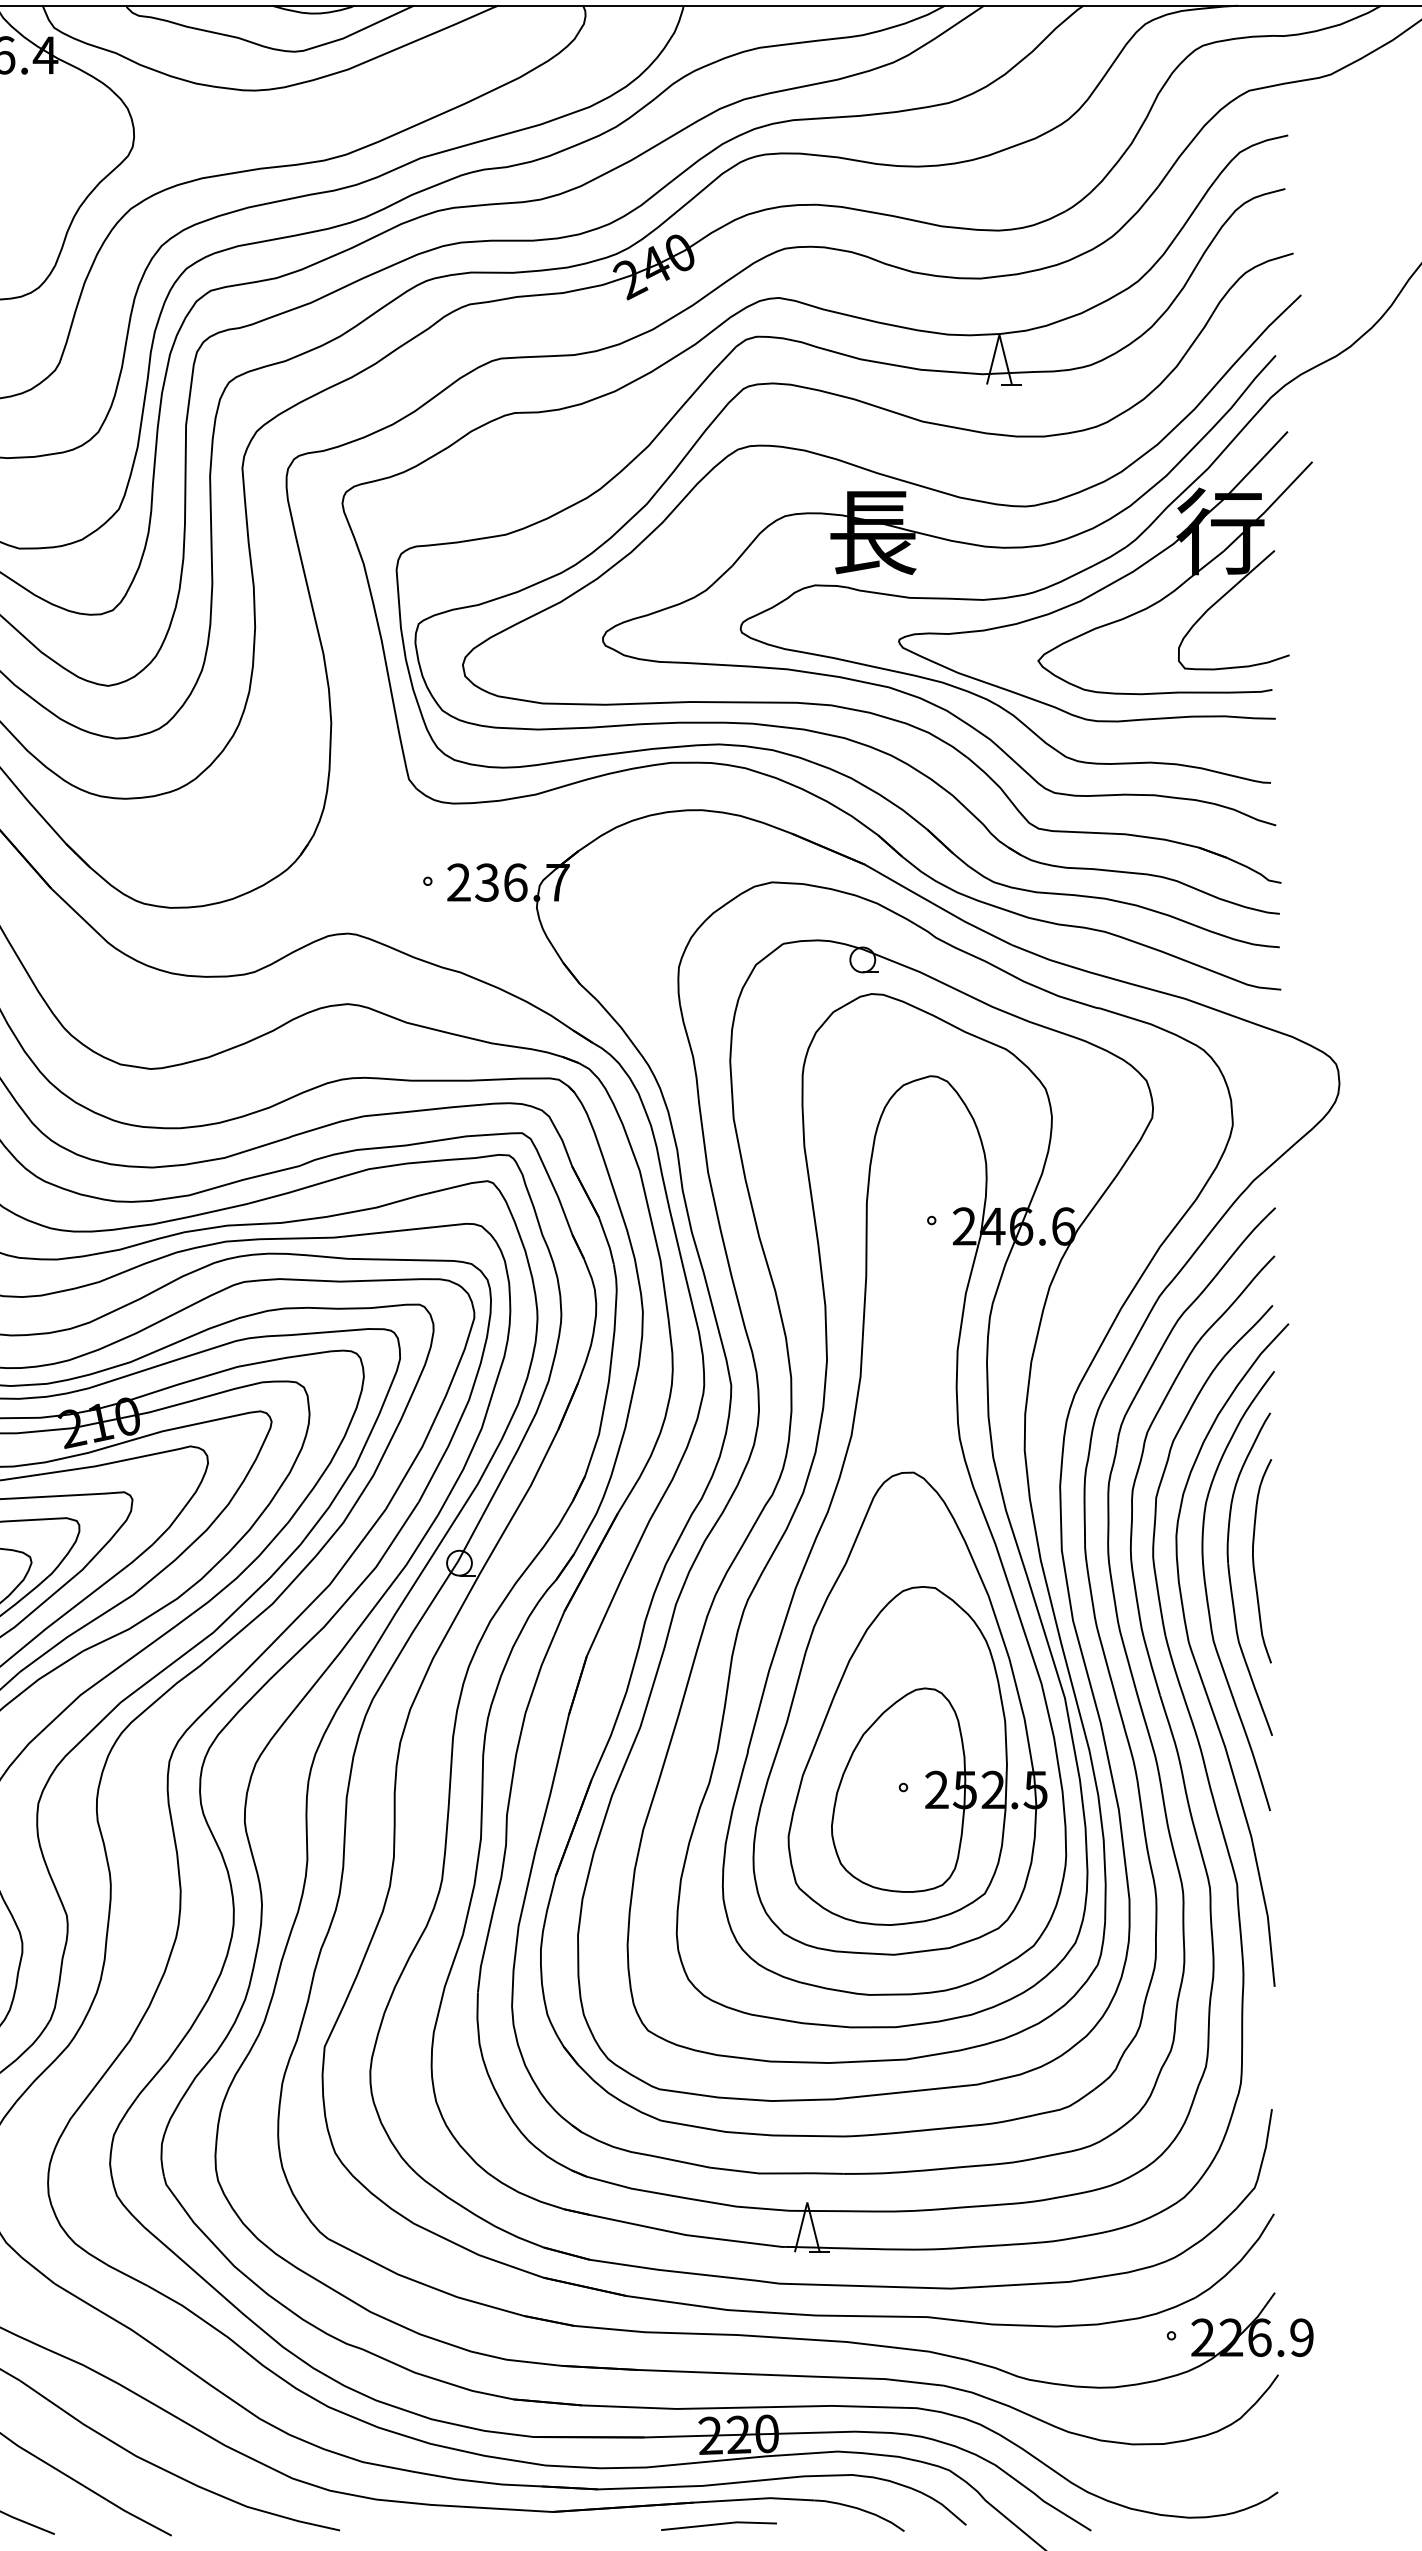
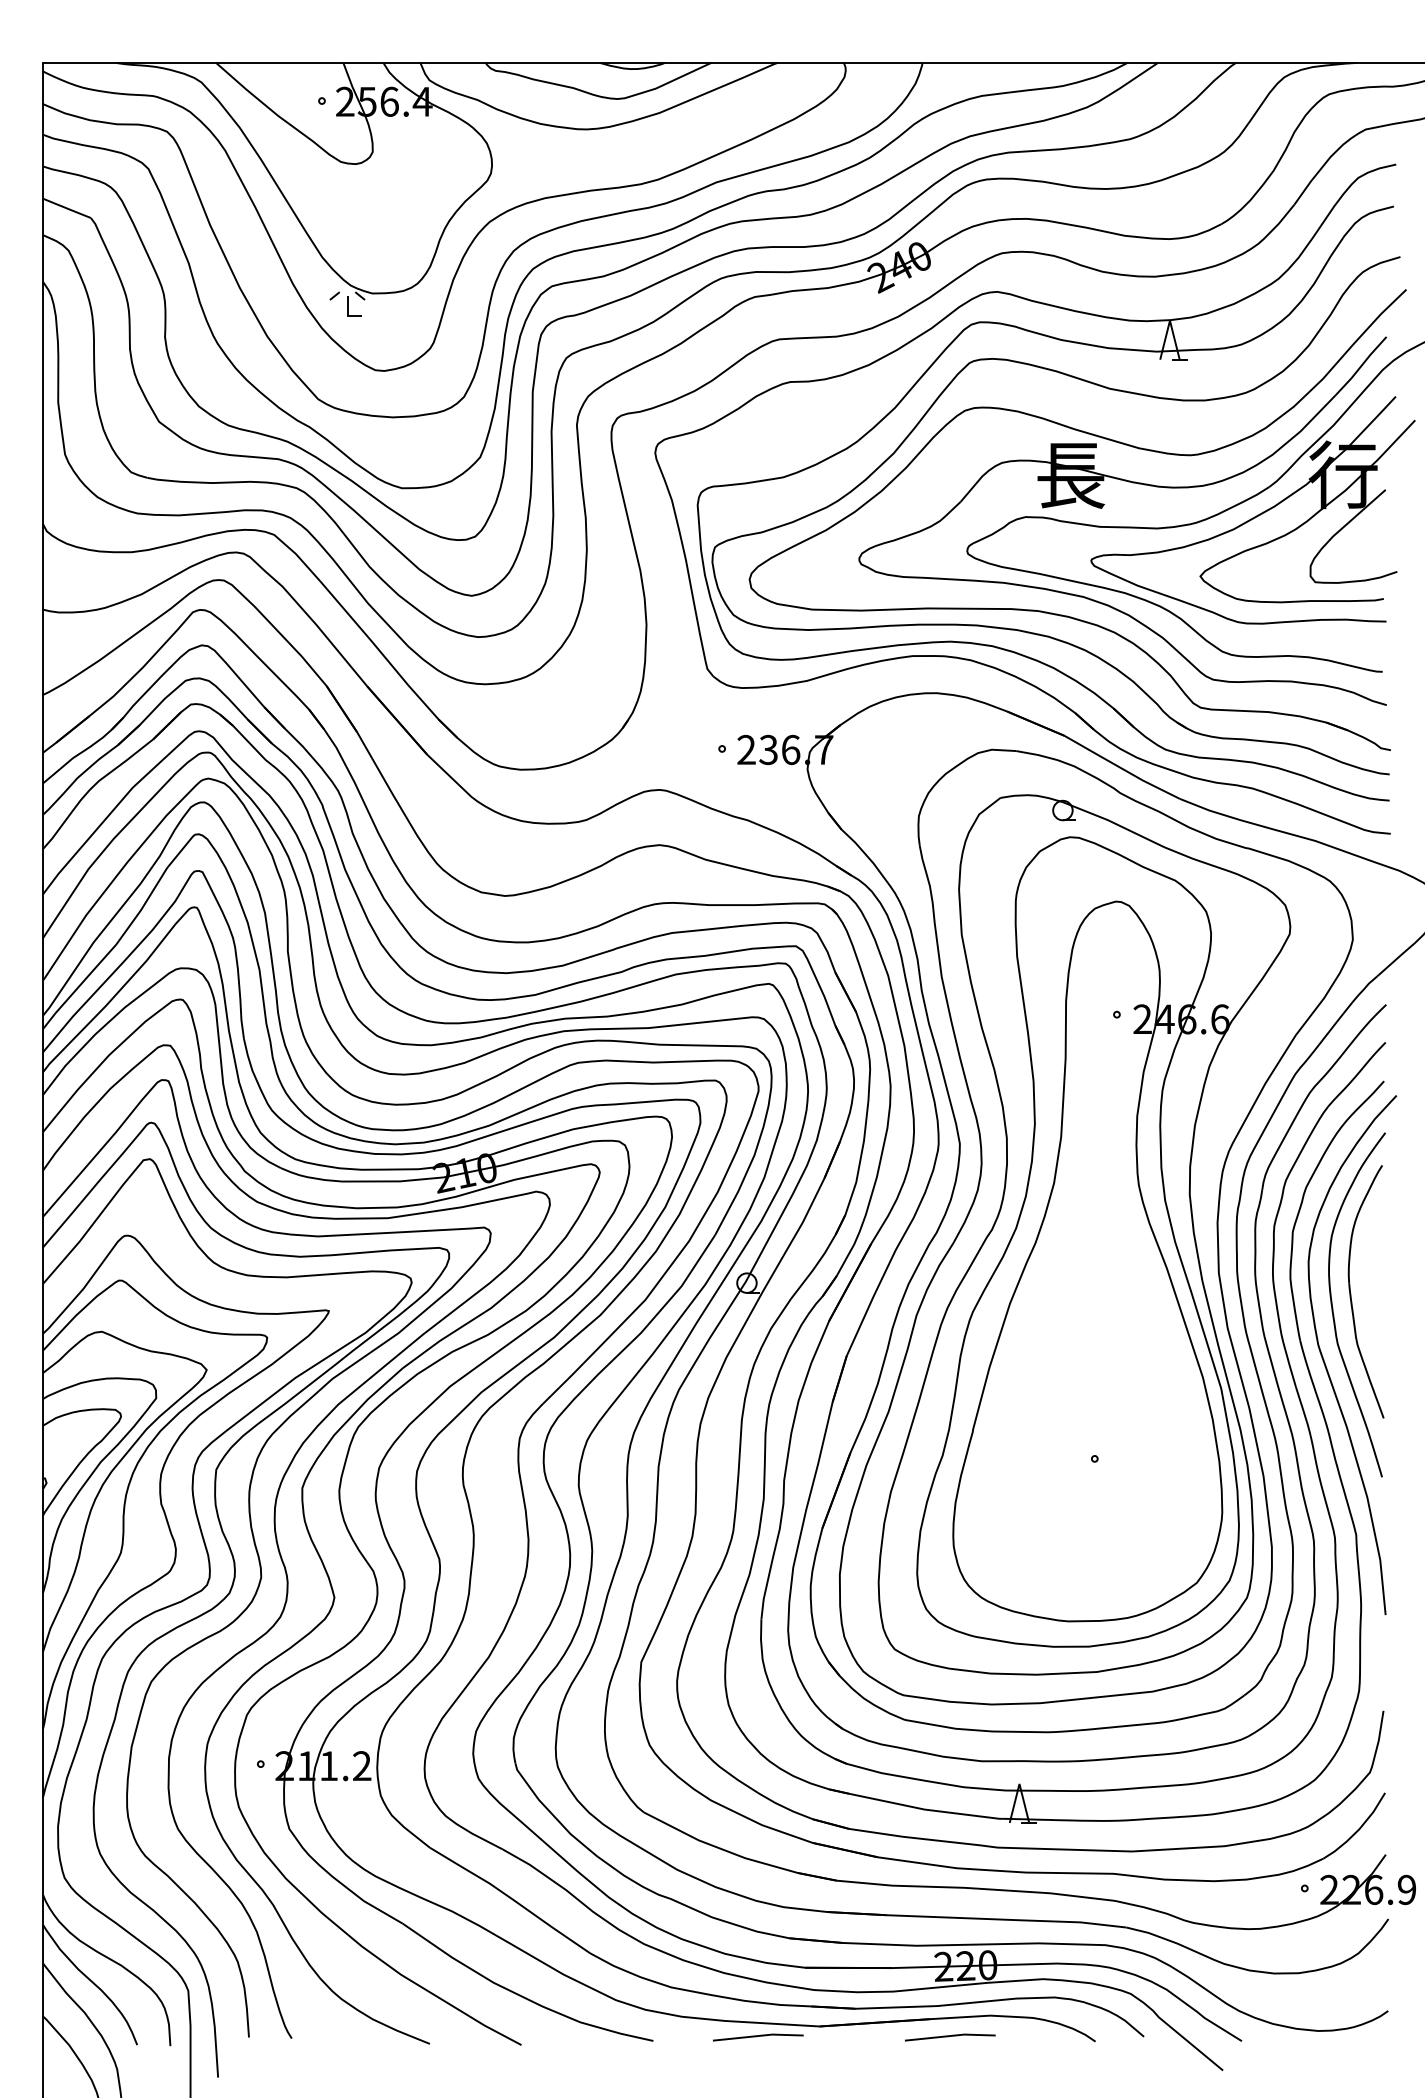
curve: (1254, 1561) -> (1369, 1281), removed
part: (899, 1712) -> (1091, 1400), removed
line: (474, 2524) -> (758, 2036), added

